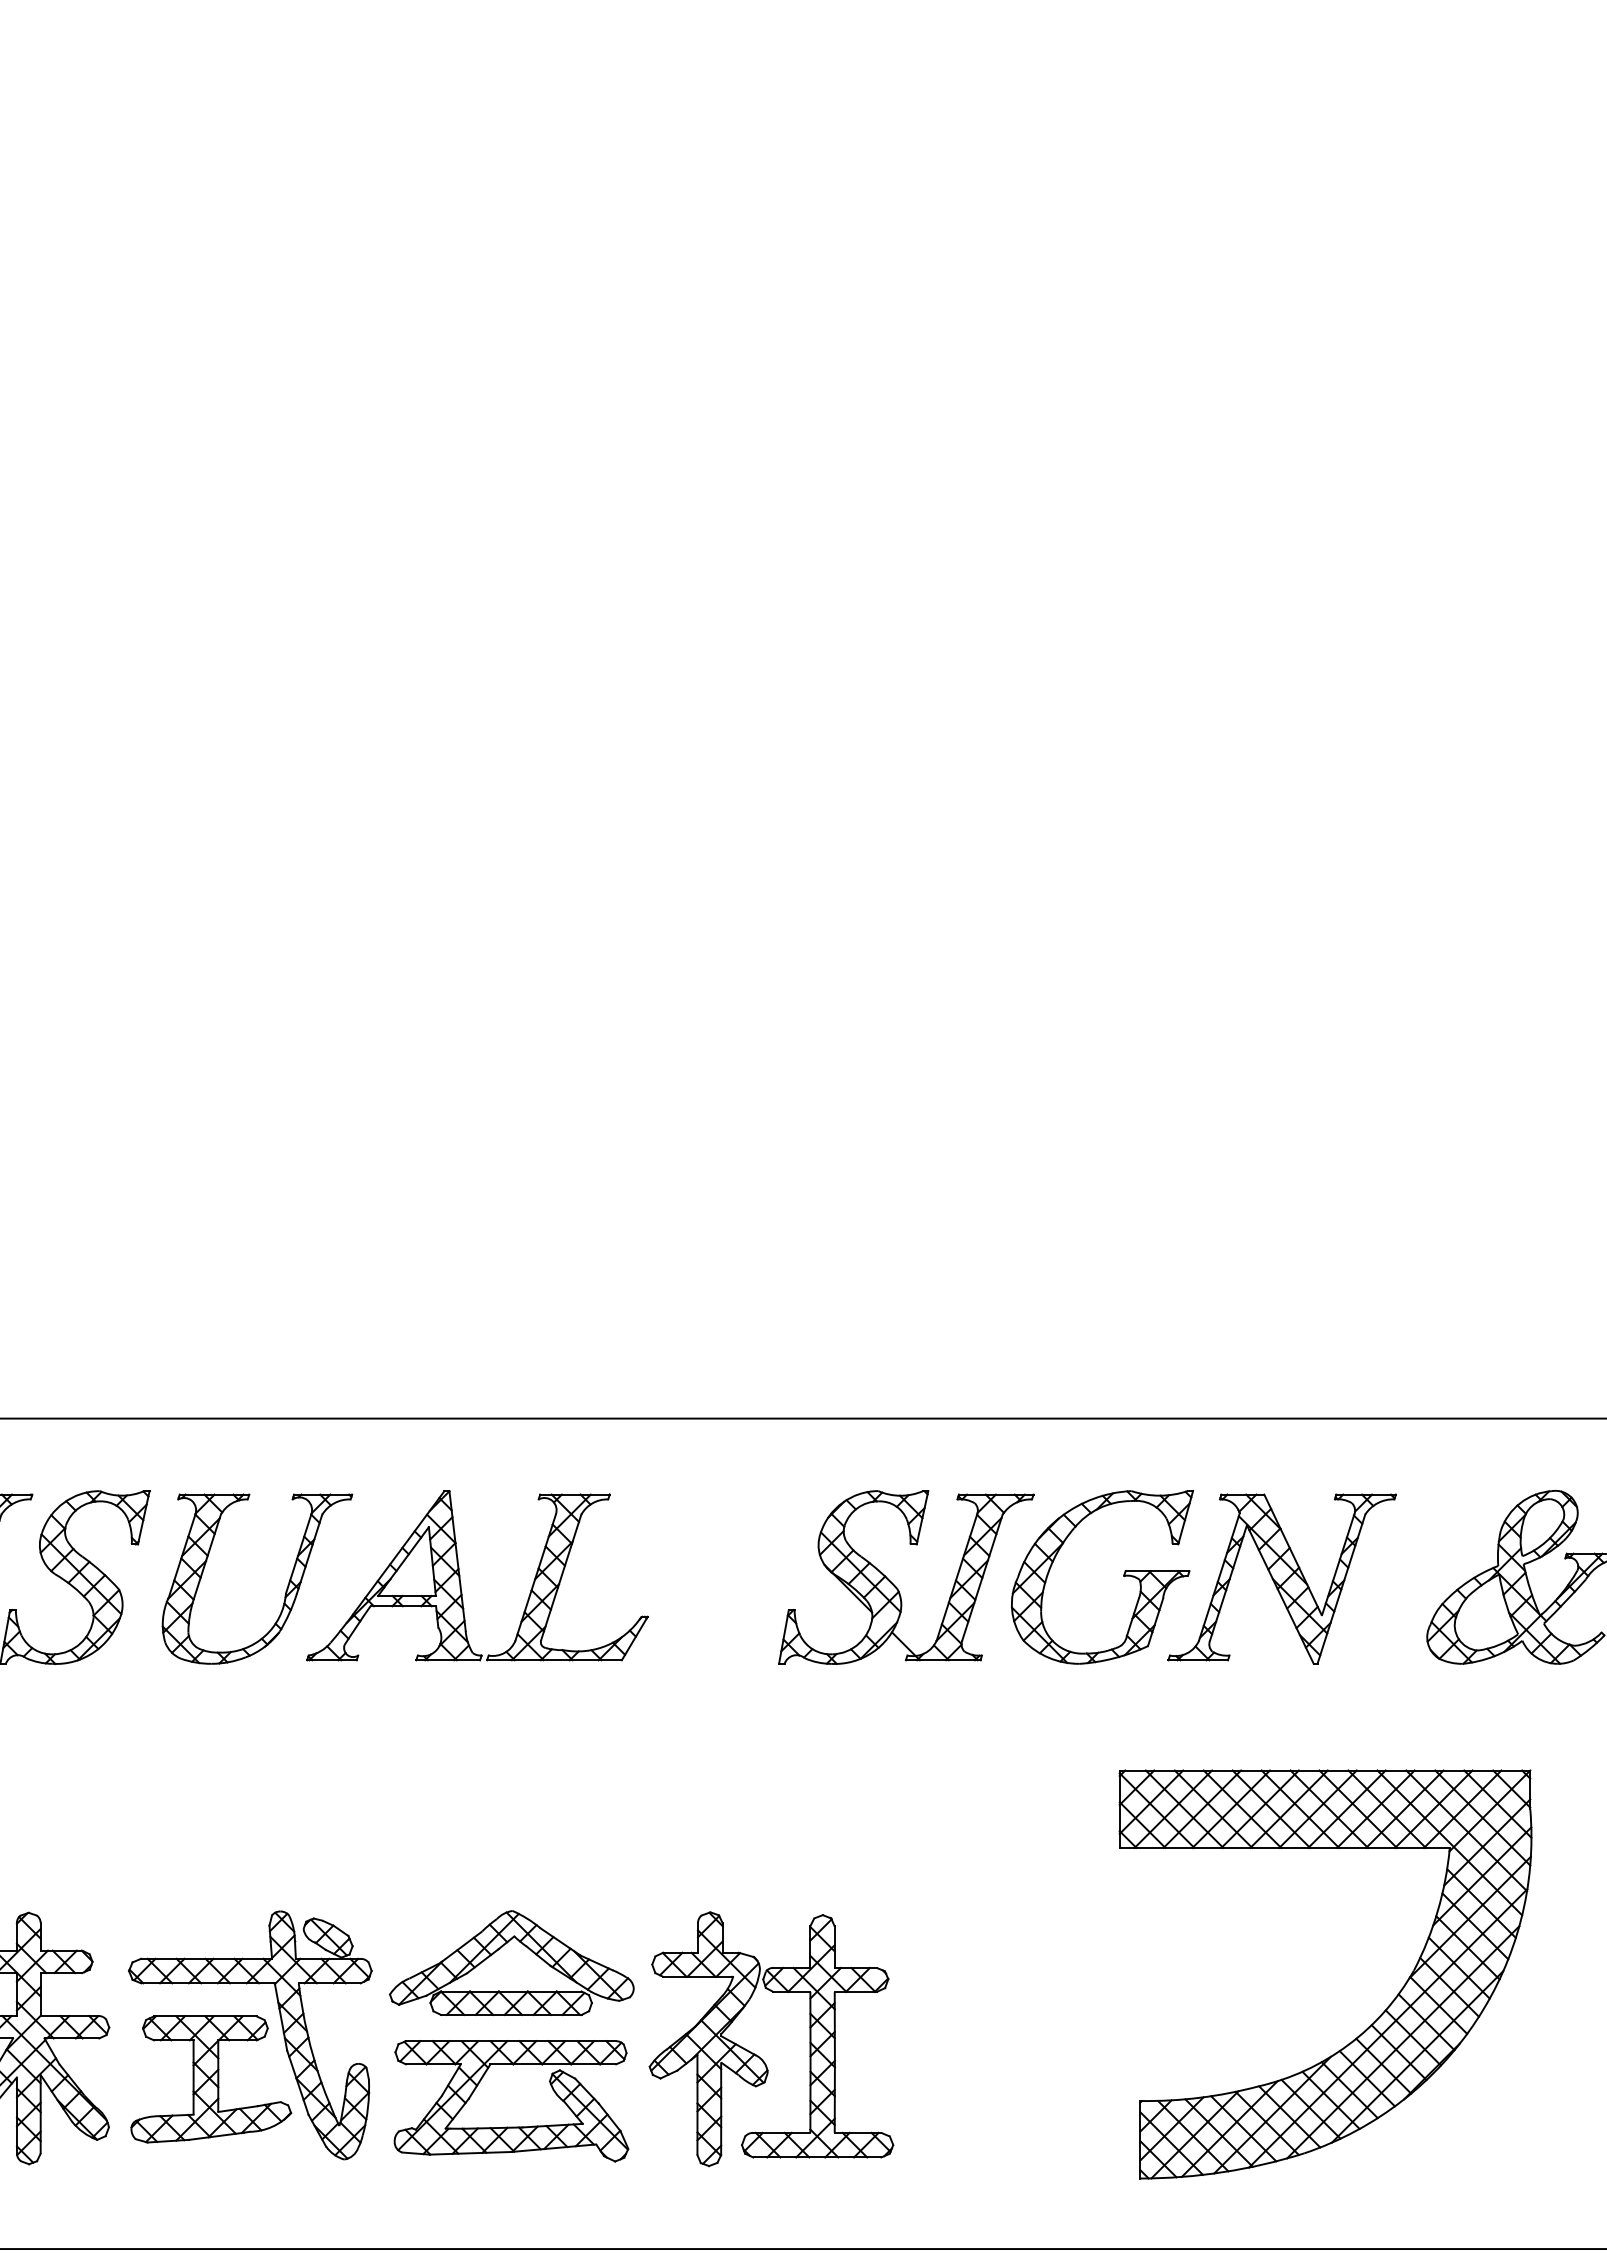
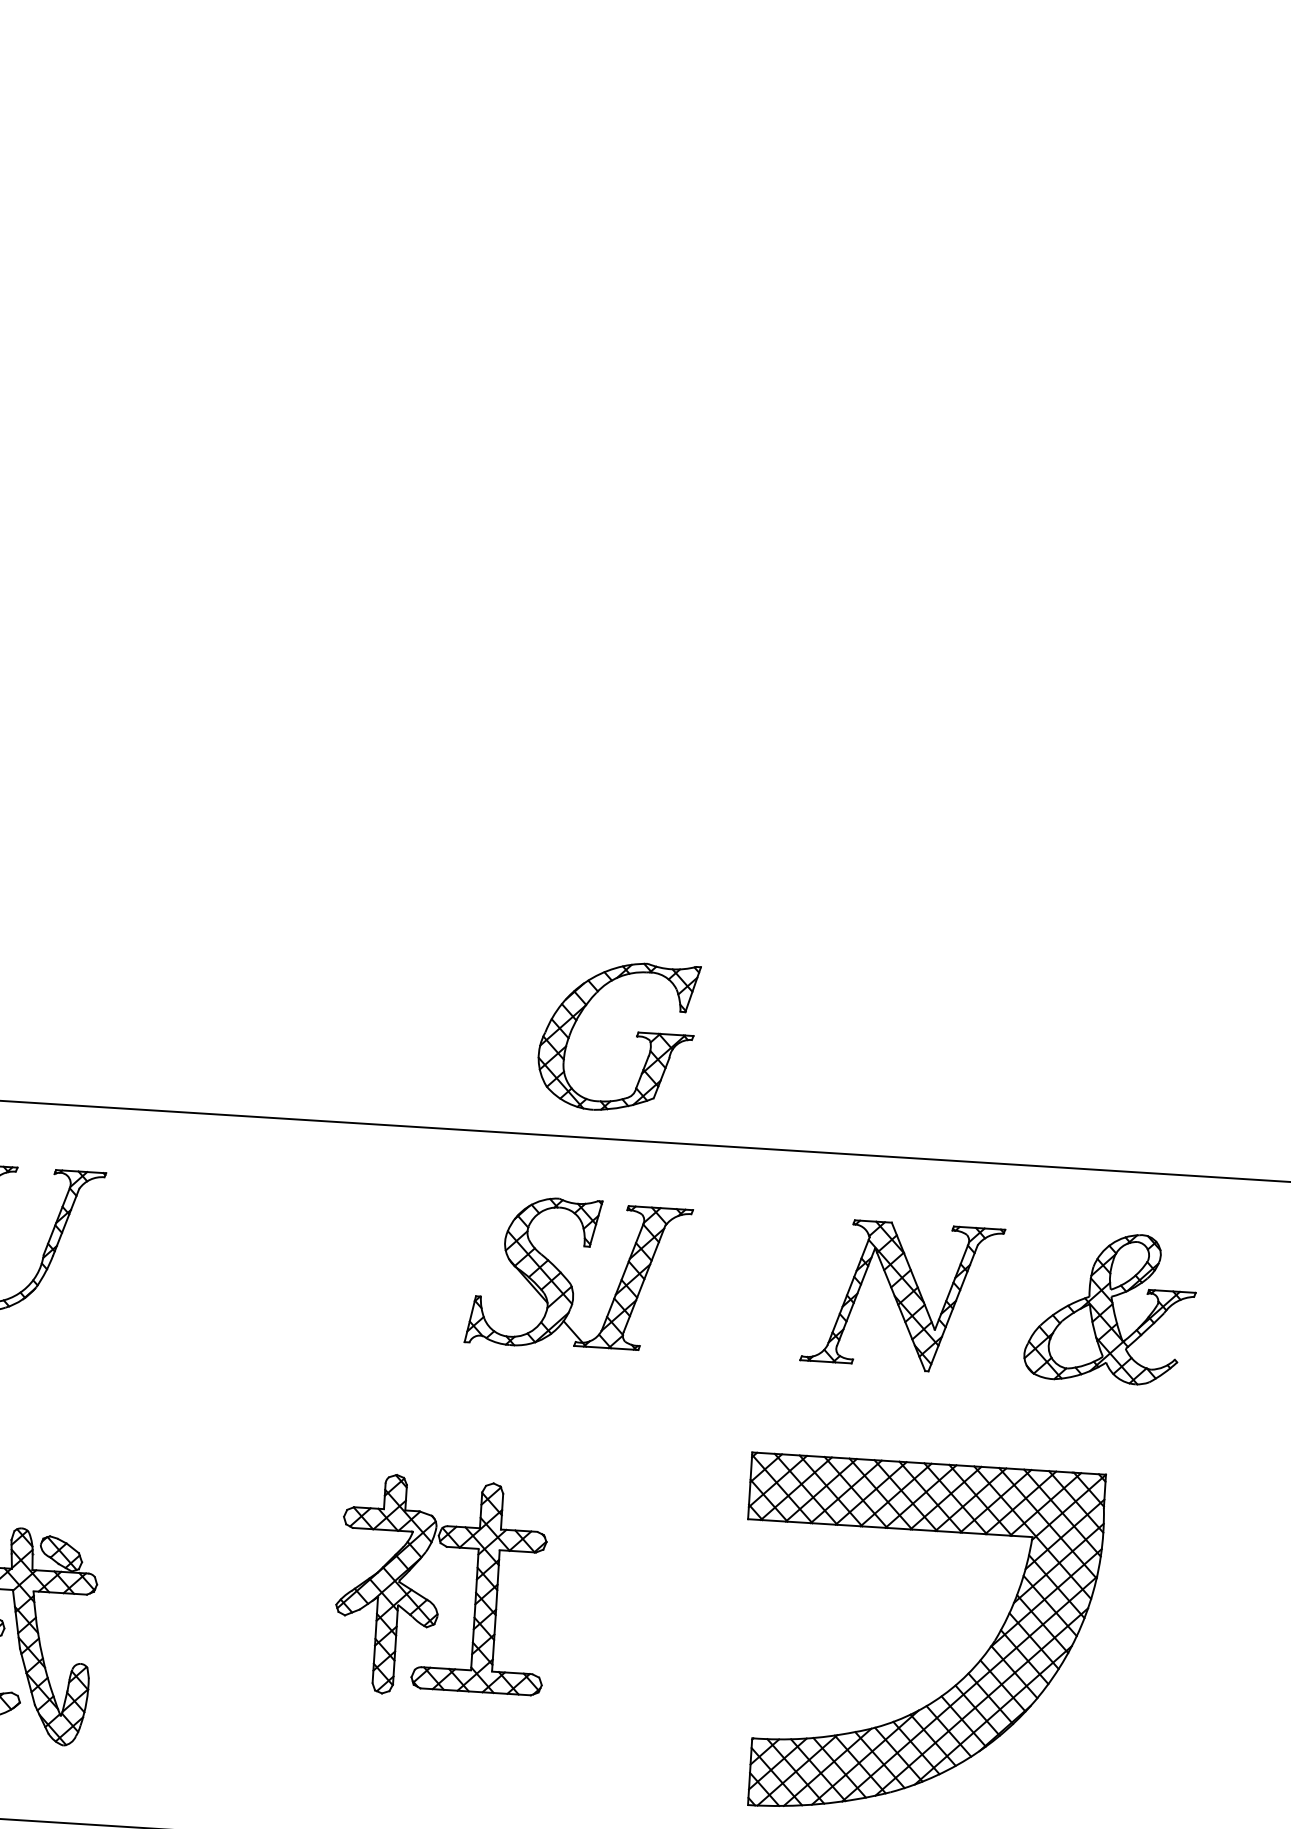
part: (460, 1575) -> (195, 1248), removed
part: (1123, 1576) -> (636, 1036), moved
part: (501, 1948) -> (210, 1572), removed
part: (758, 2055) -> (430, 1600), moved
part: (511, 2126) -> (209, 1726), removed

